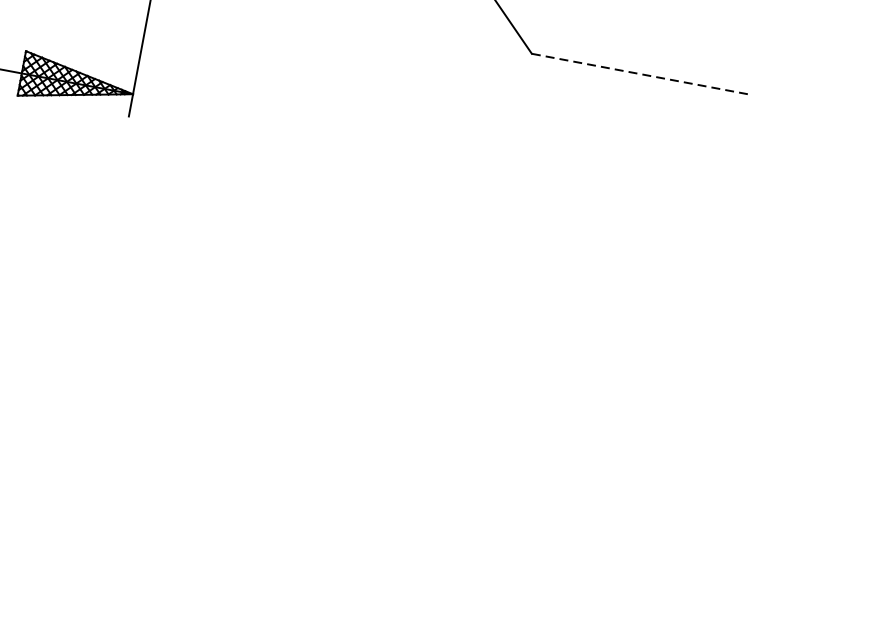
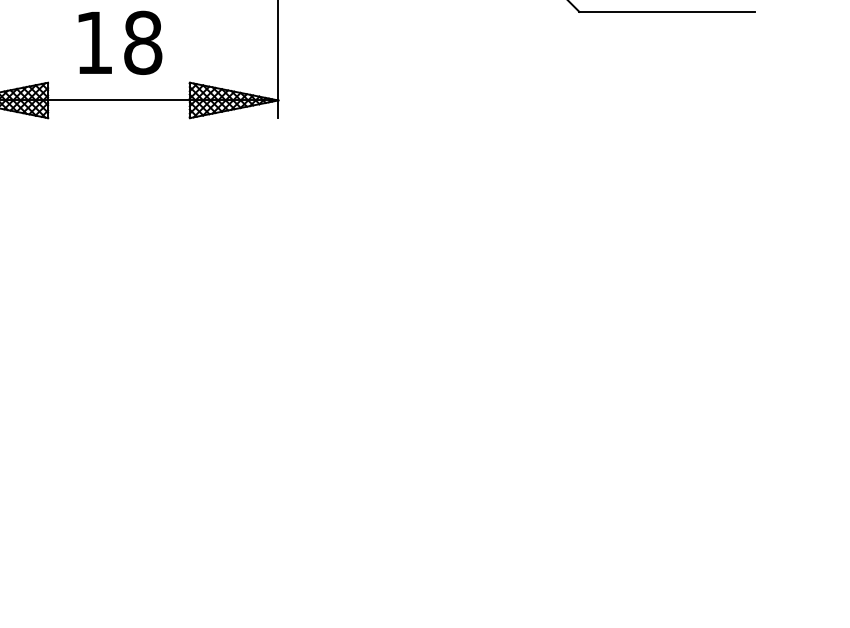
line: (642, 73) -> (667, 11), dashed -> solid

